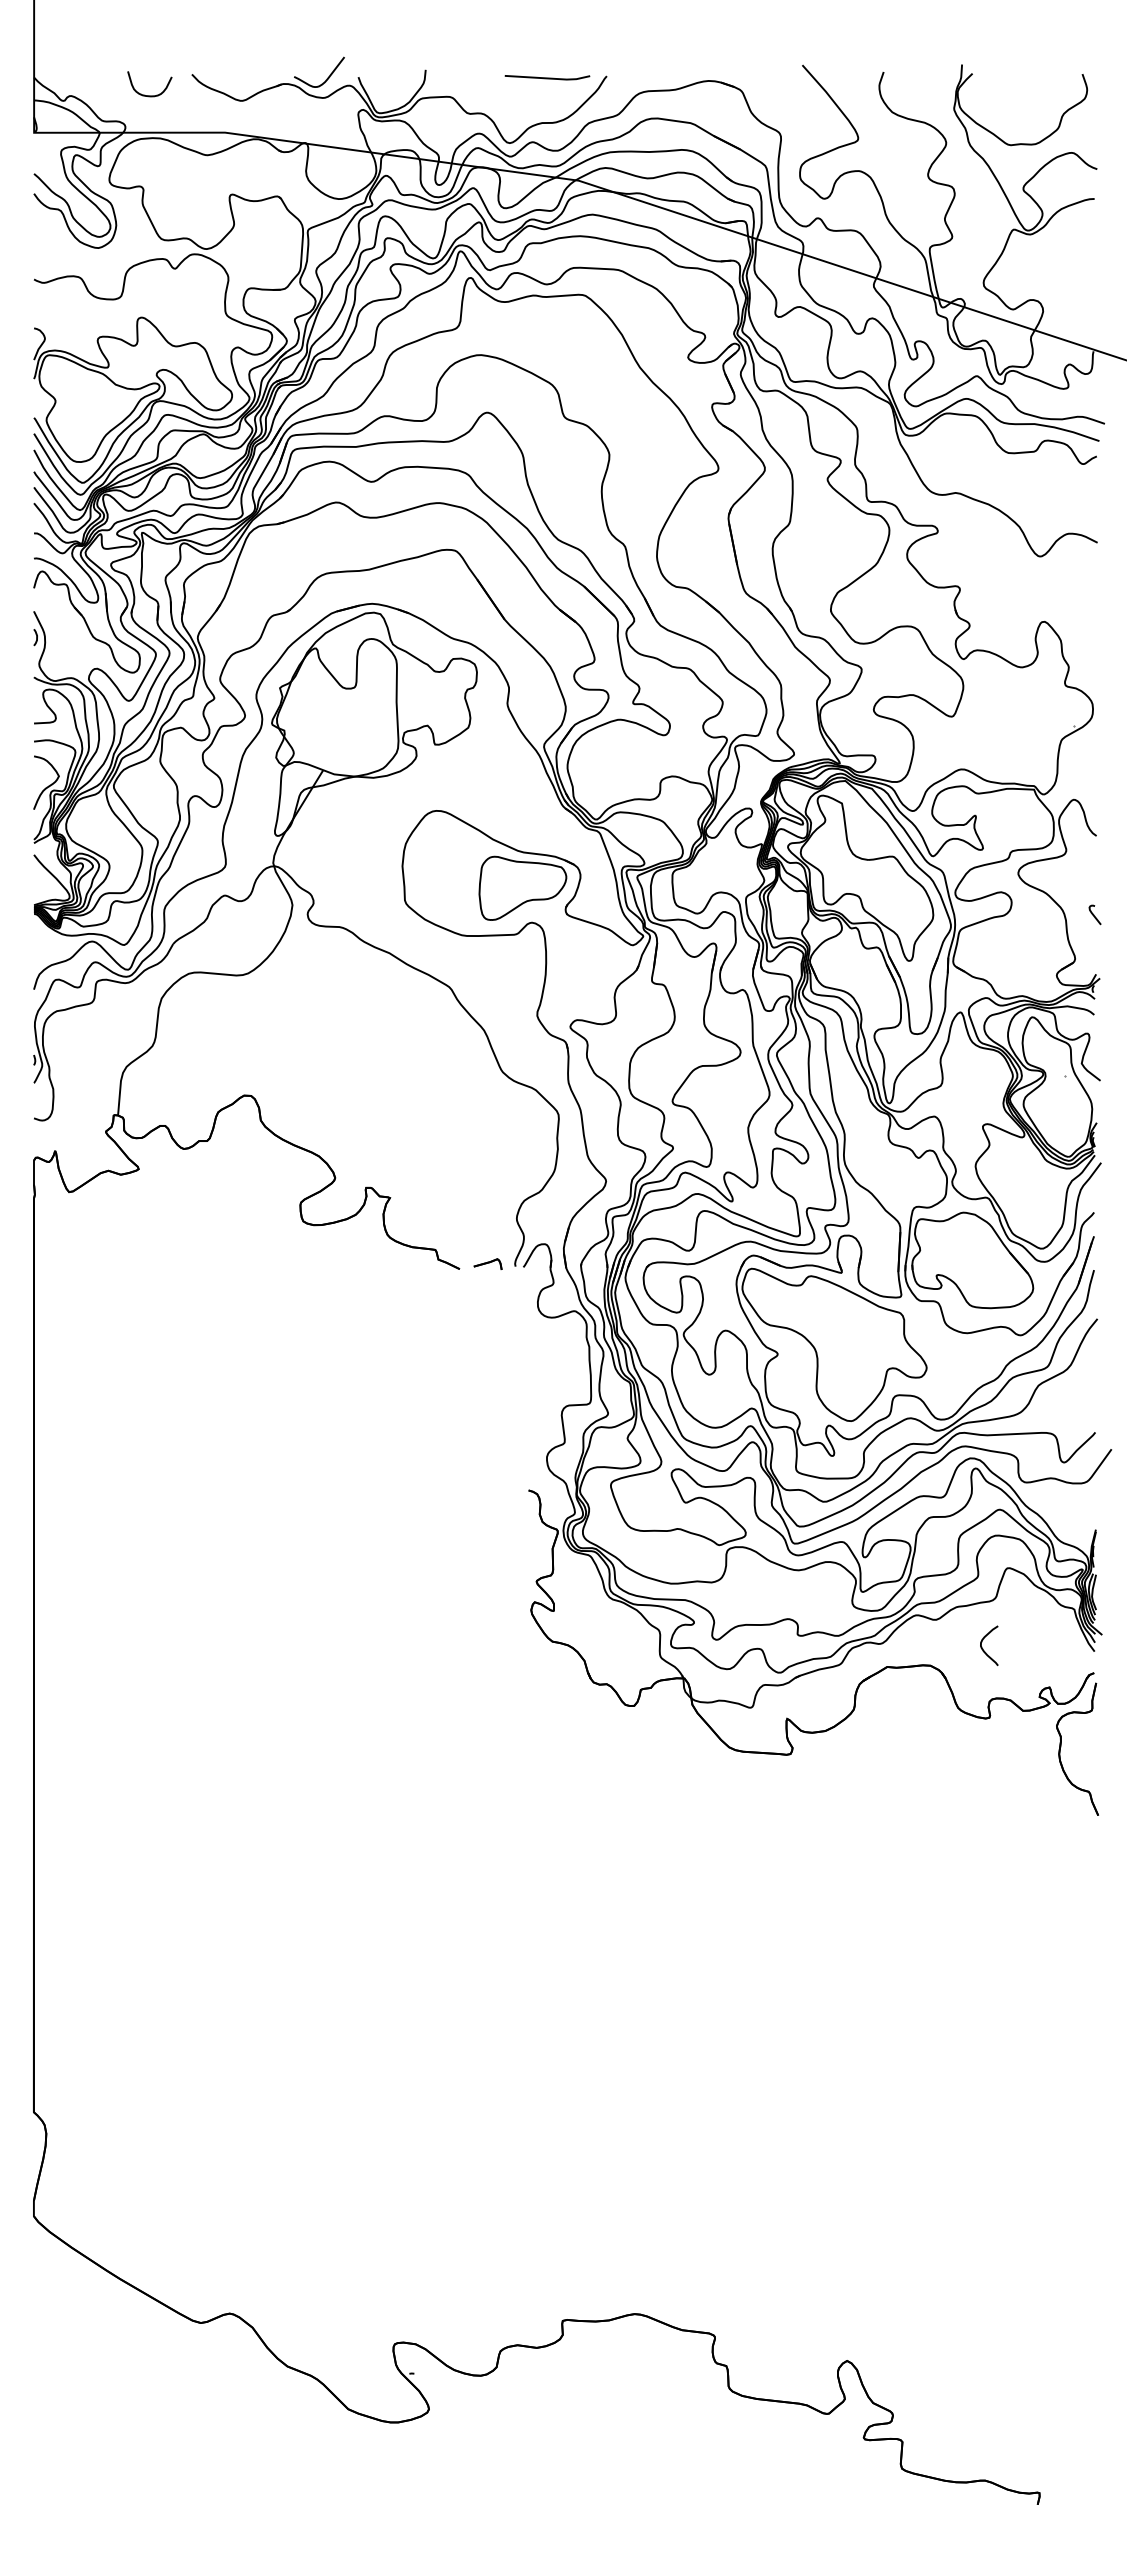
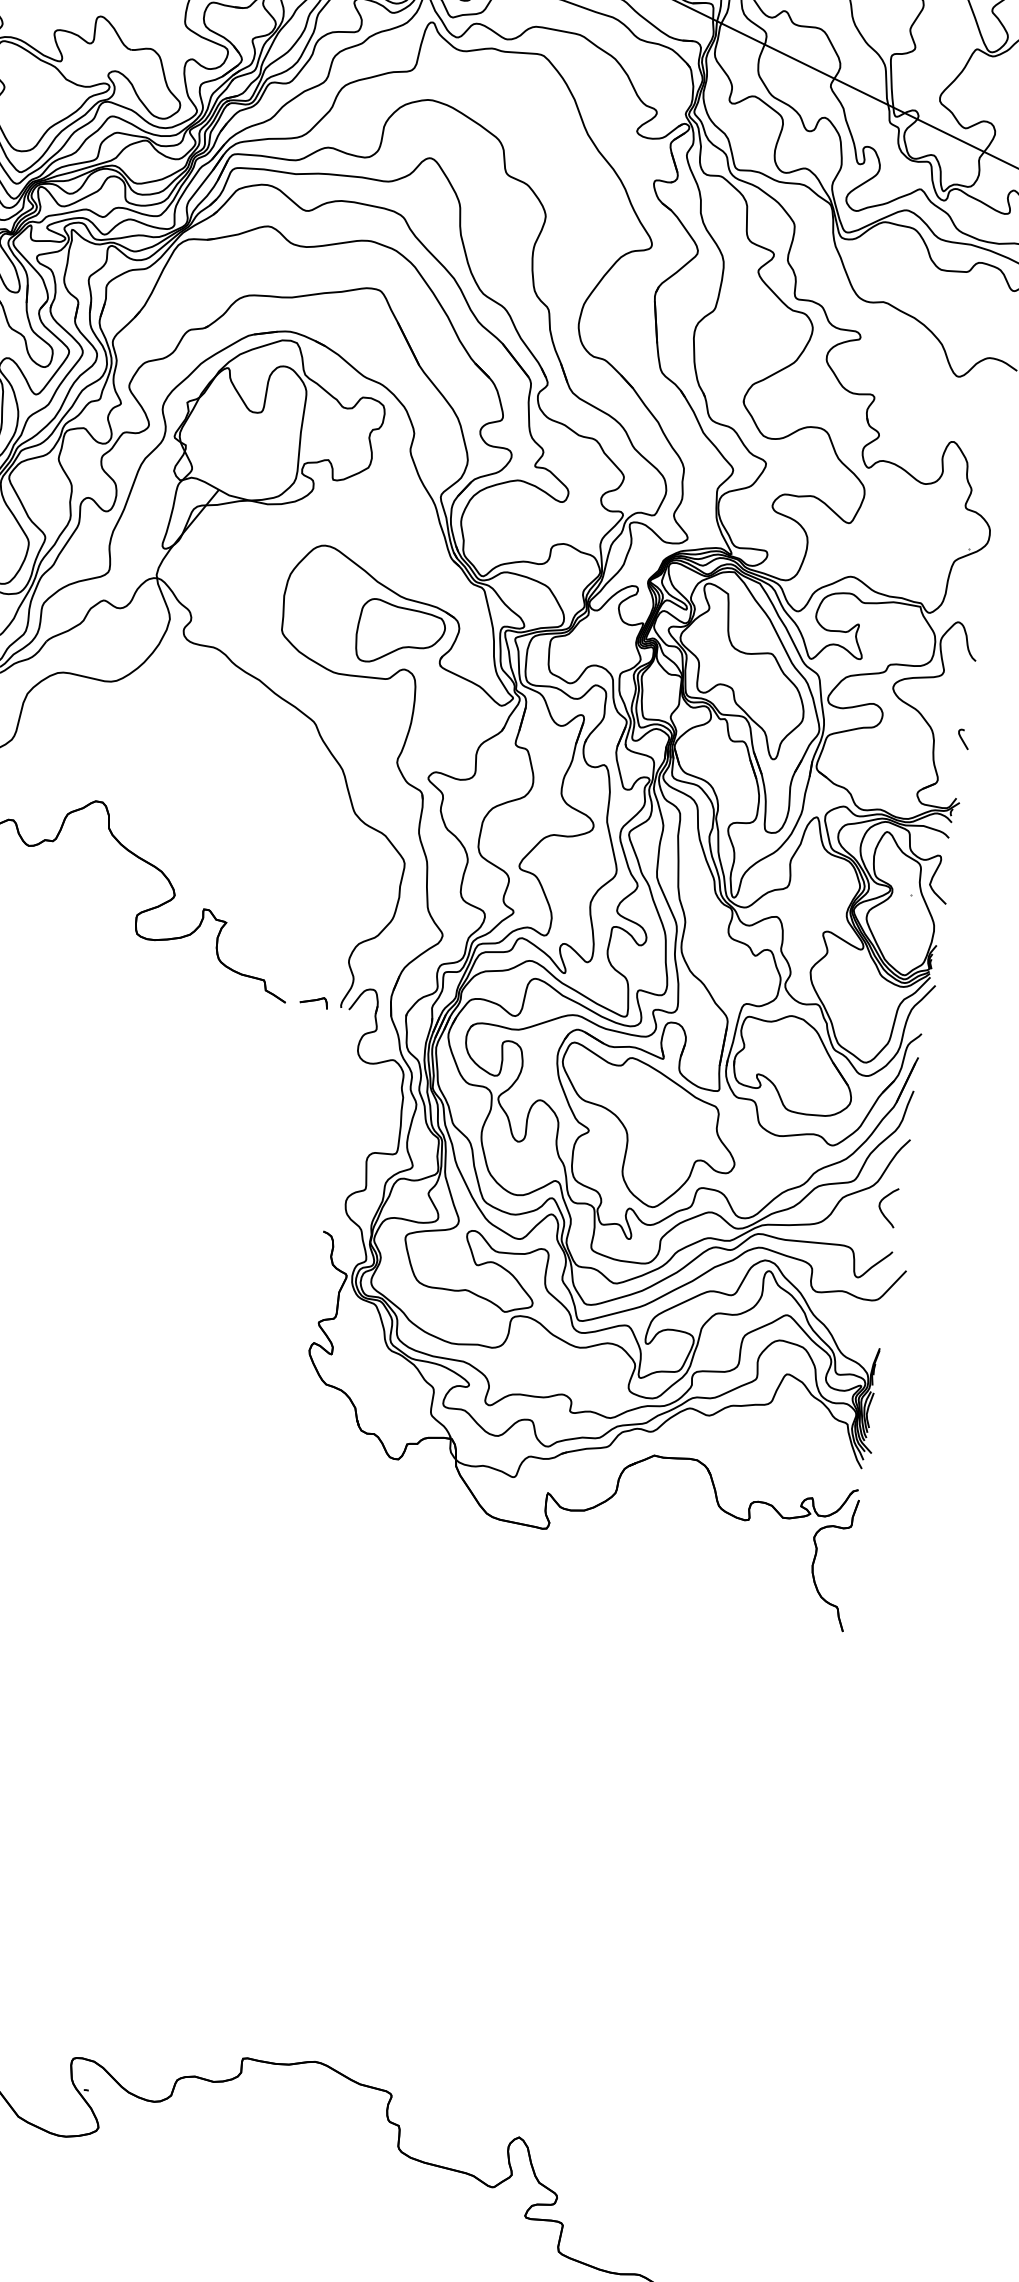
curve: (983, 1648) -> (881, 1209), moved

